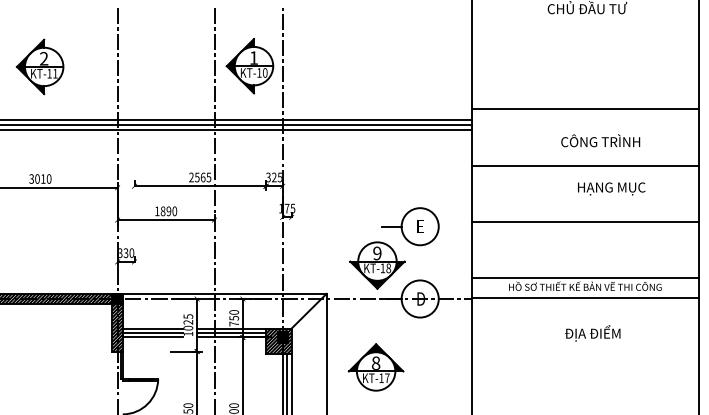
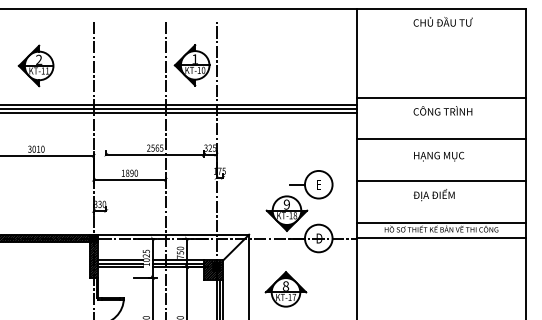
text: (600, 140) -> (442, 110), moved
text: (612, 188) -> (439, 156), moved
text: (591, 333) -> (433, 195), moved

